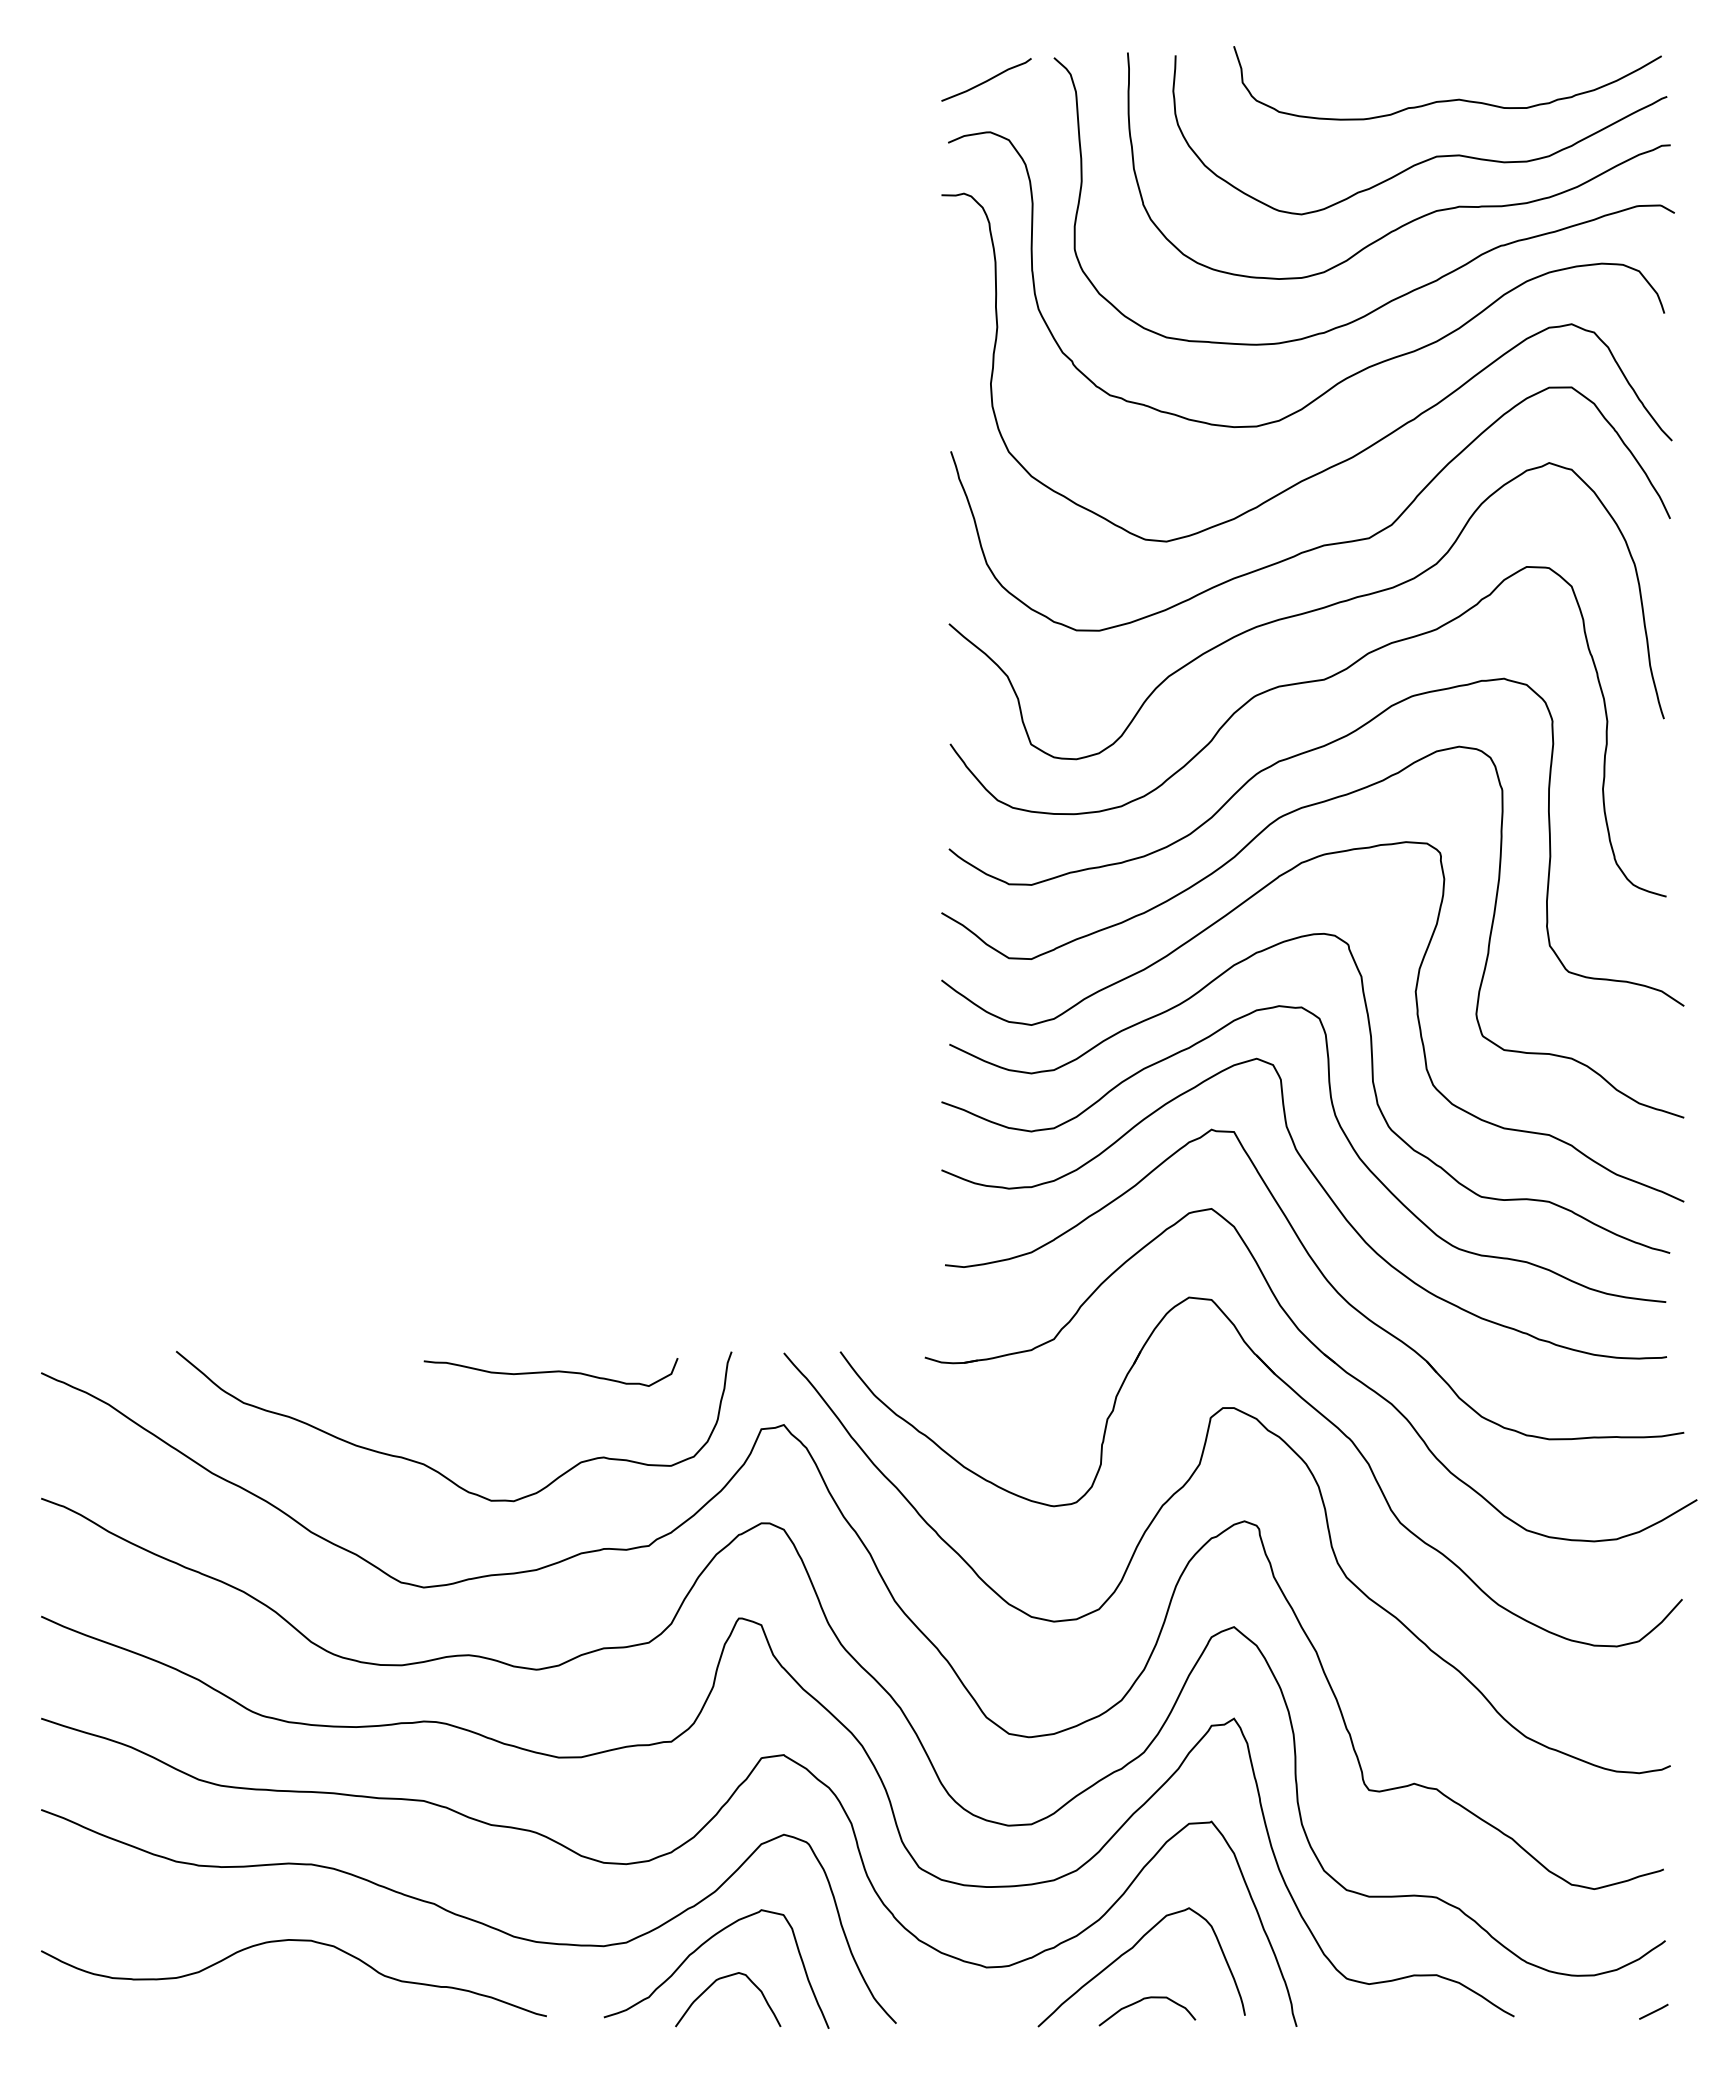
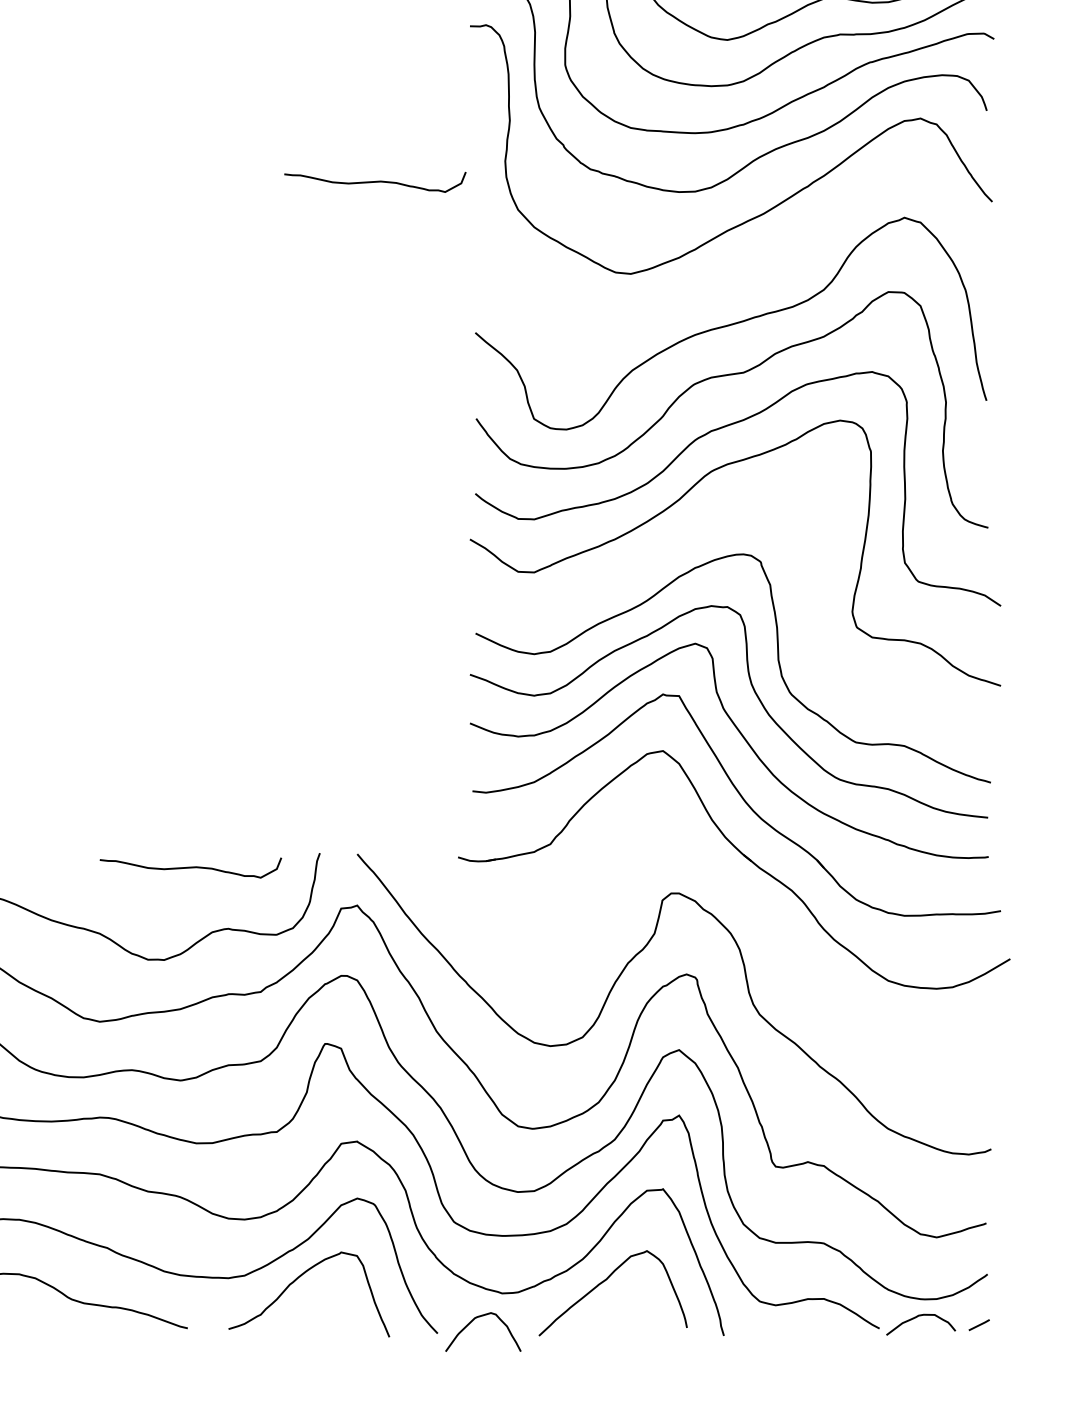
curve: (808, 413) -> (374, 182), added
curve: (1323, 544) -> (743, 276), removed
curve: (1416, 1015) -> (809, 612), removed
part: (1312, 1408) -> (735, 893), removed
curve: (713, 1984) -> (472, 1321), moved
curve: (1141, 2001) -> (916, 1317), moved

